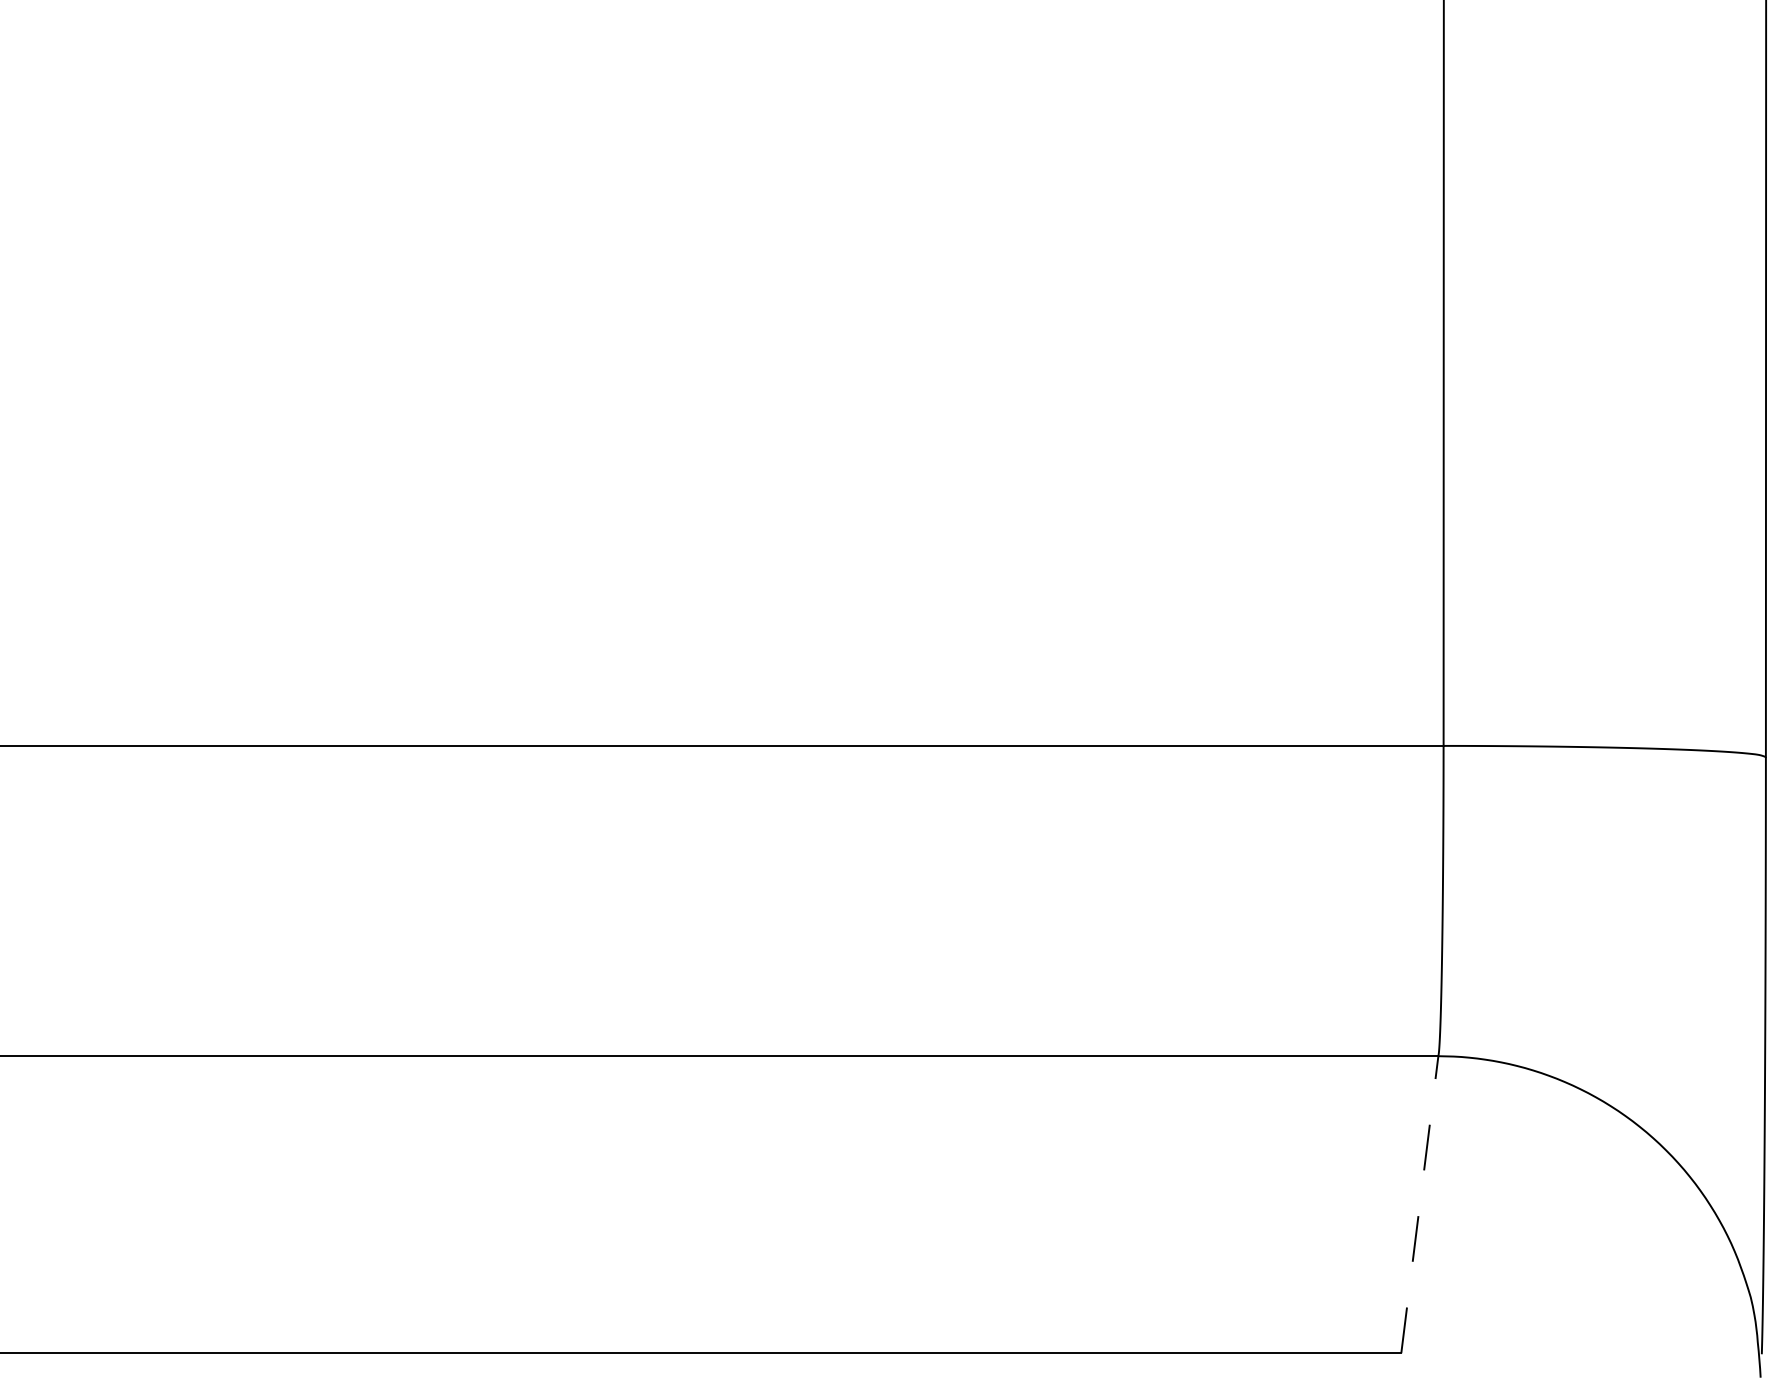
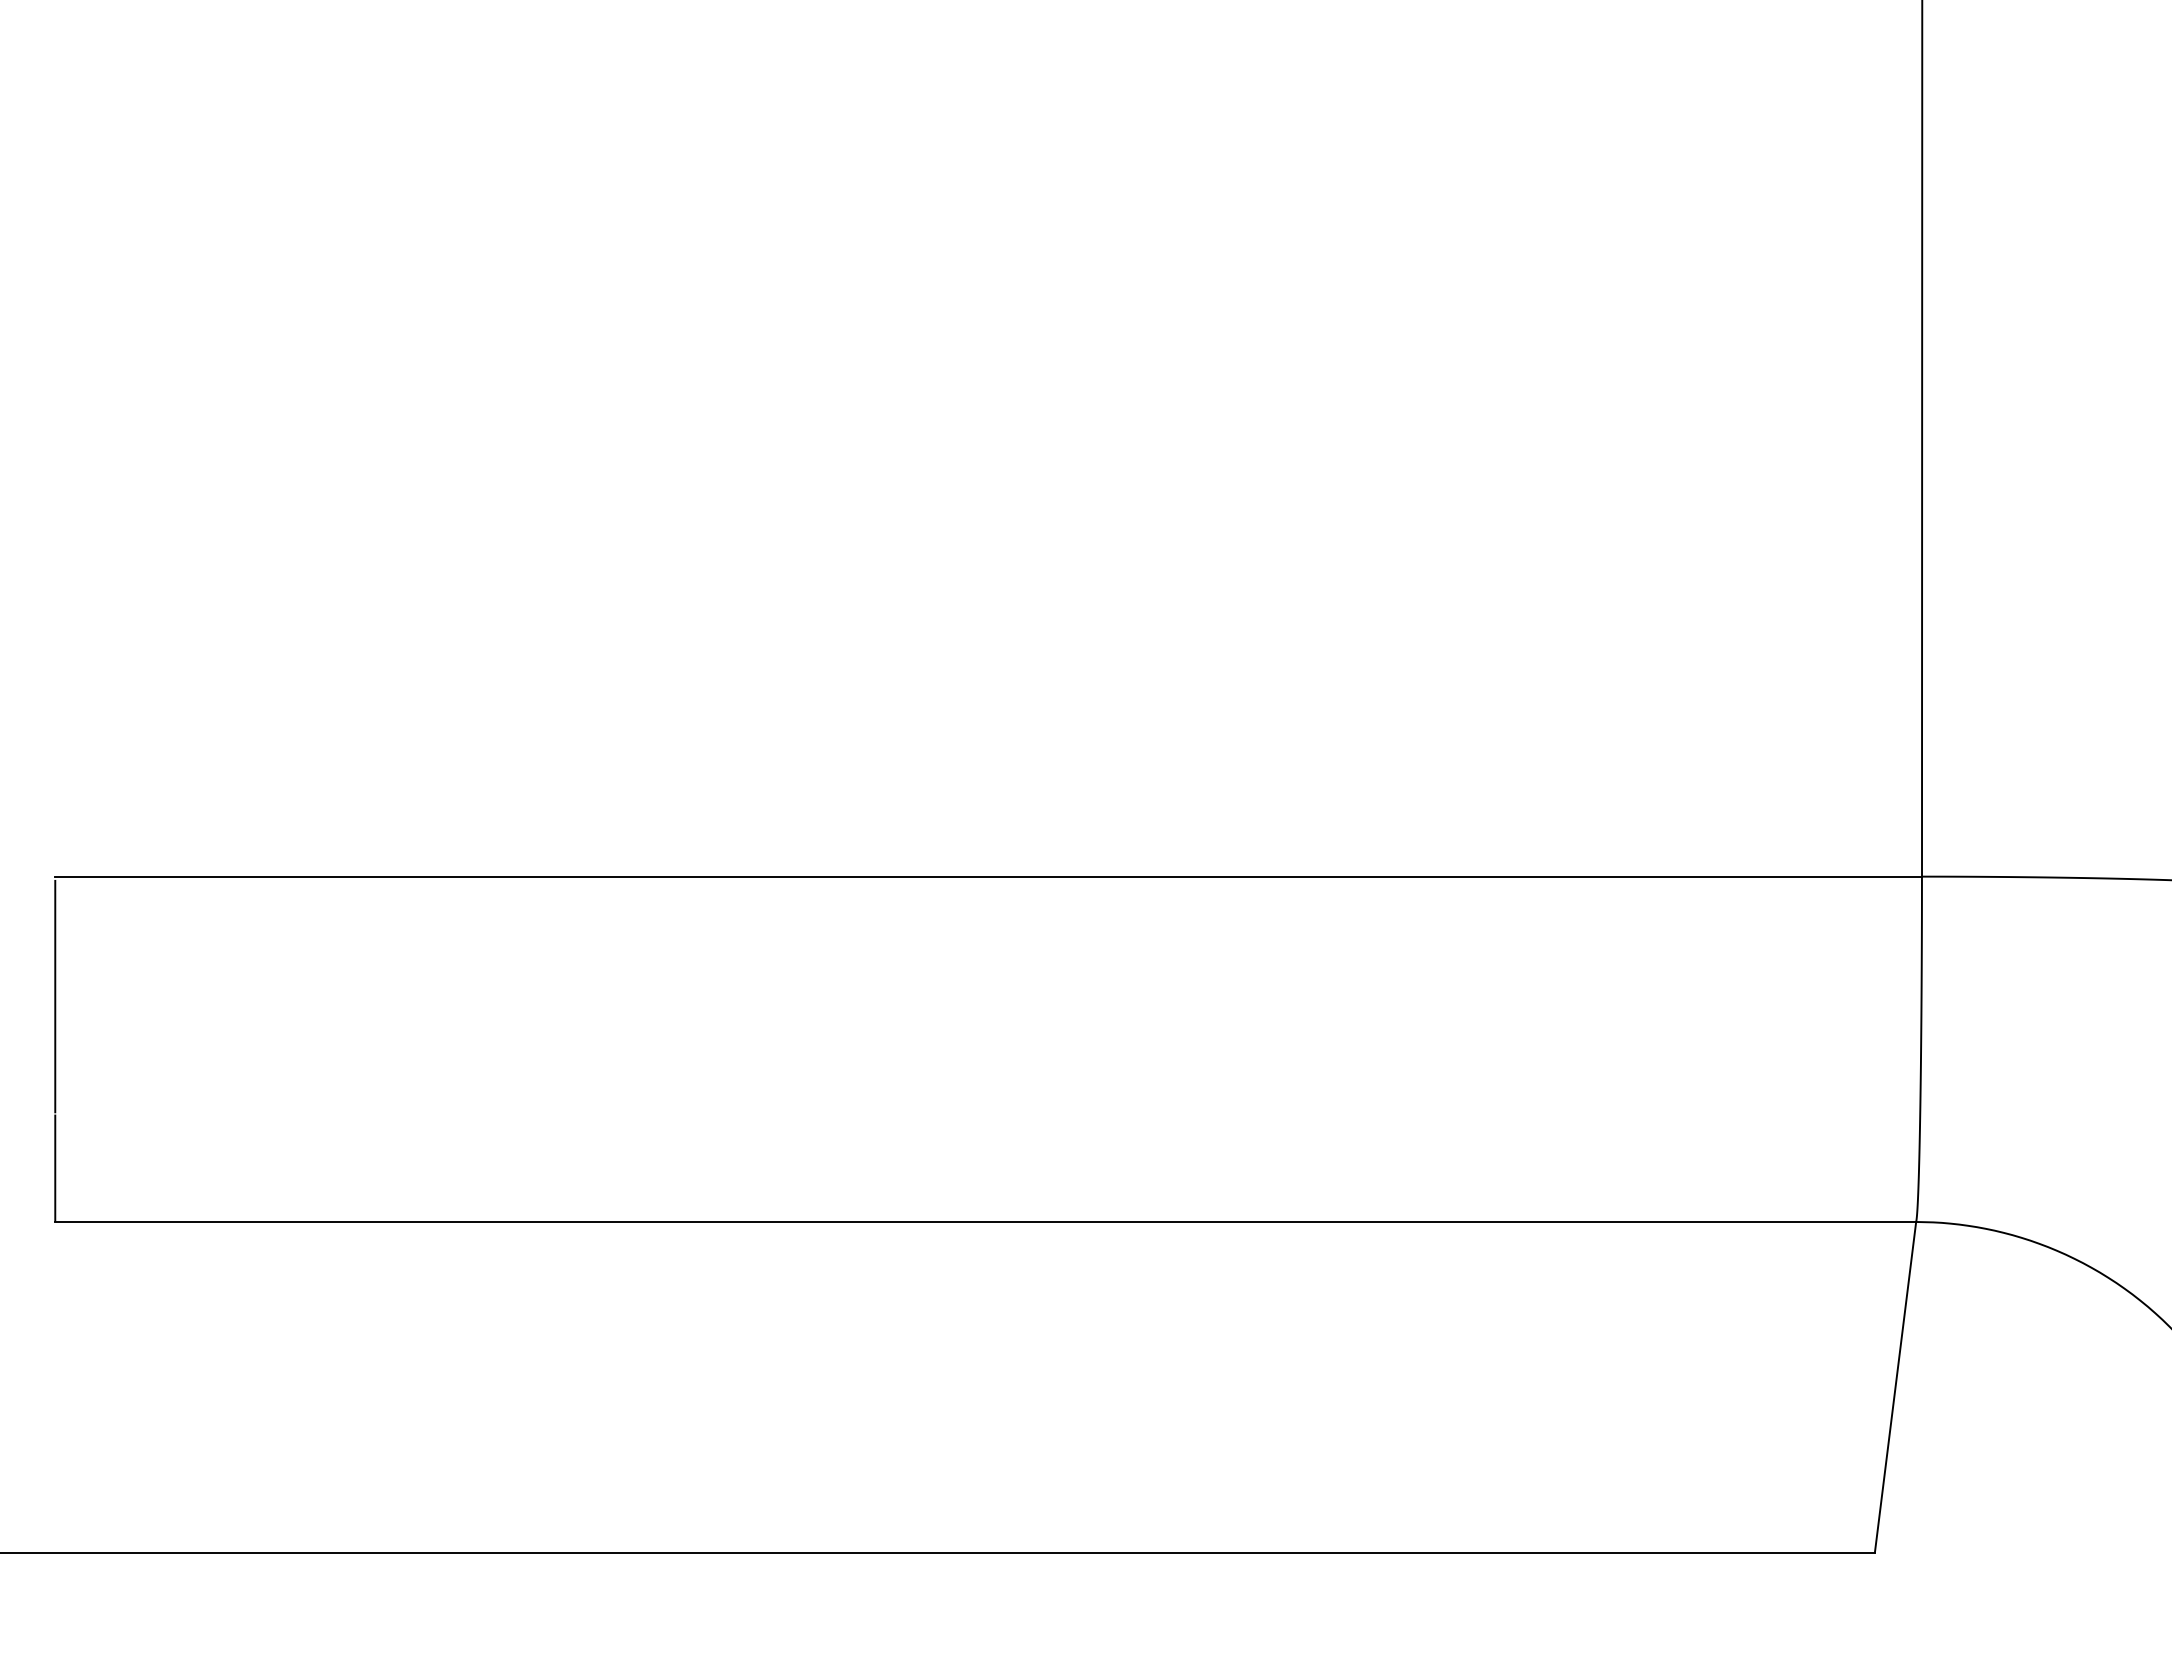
line: (1419, 1204) -> (1895, 1387), dashed -> solid

